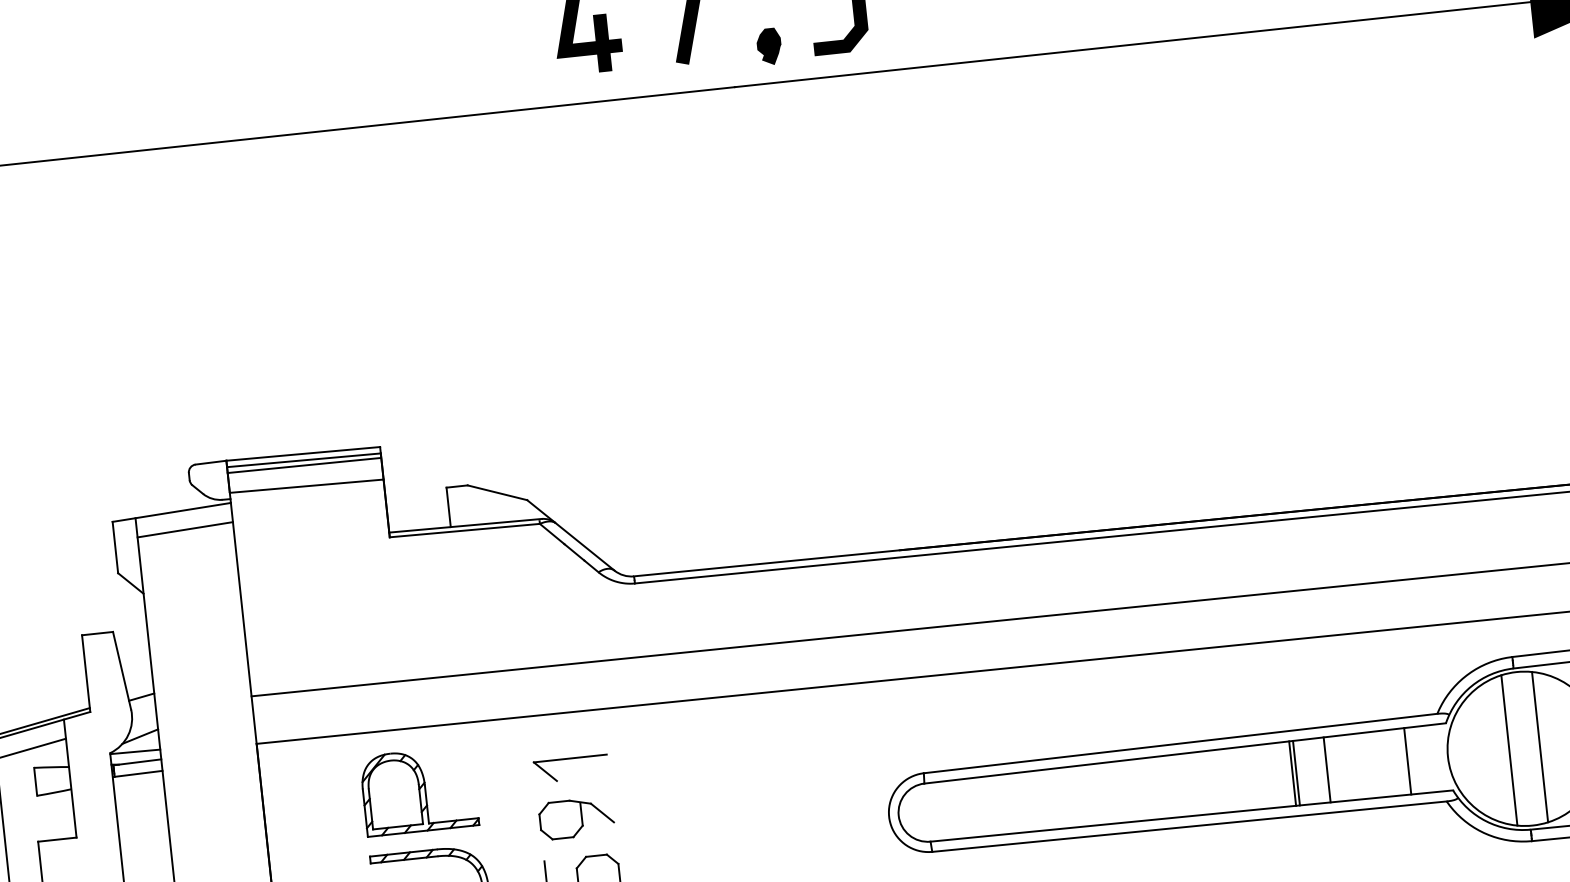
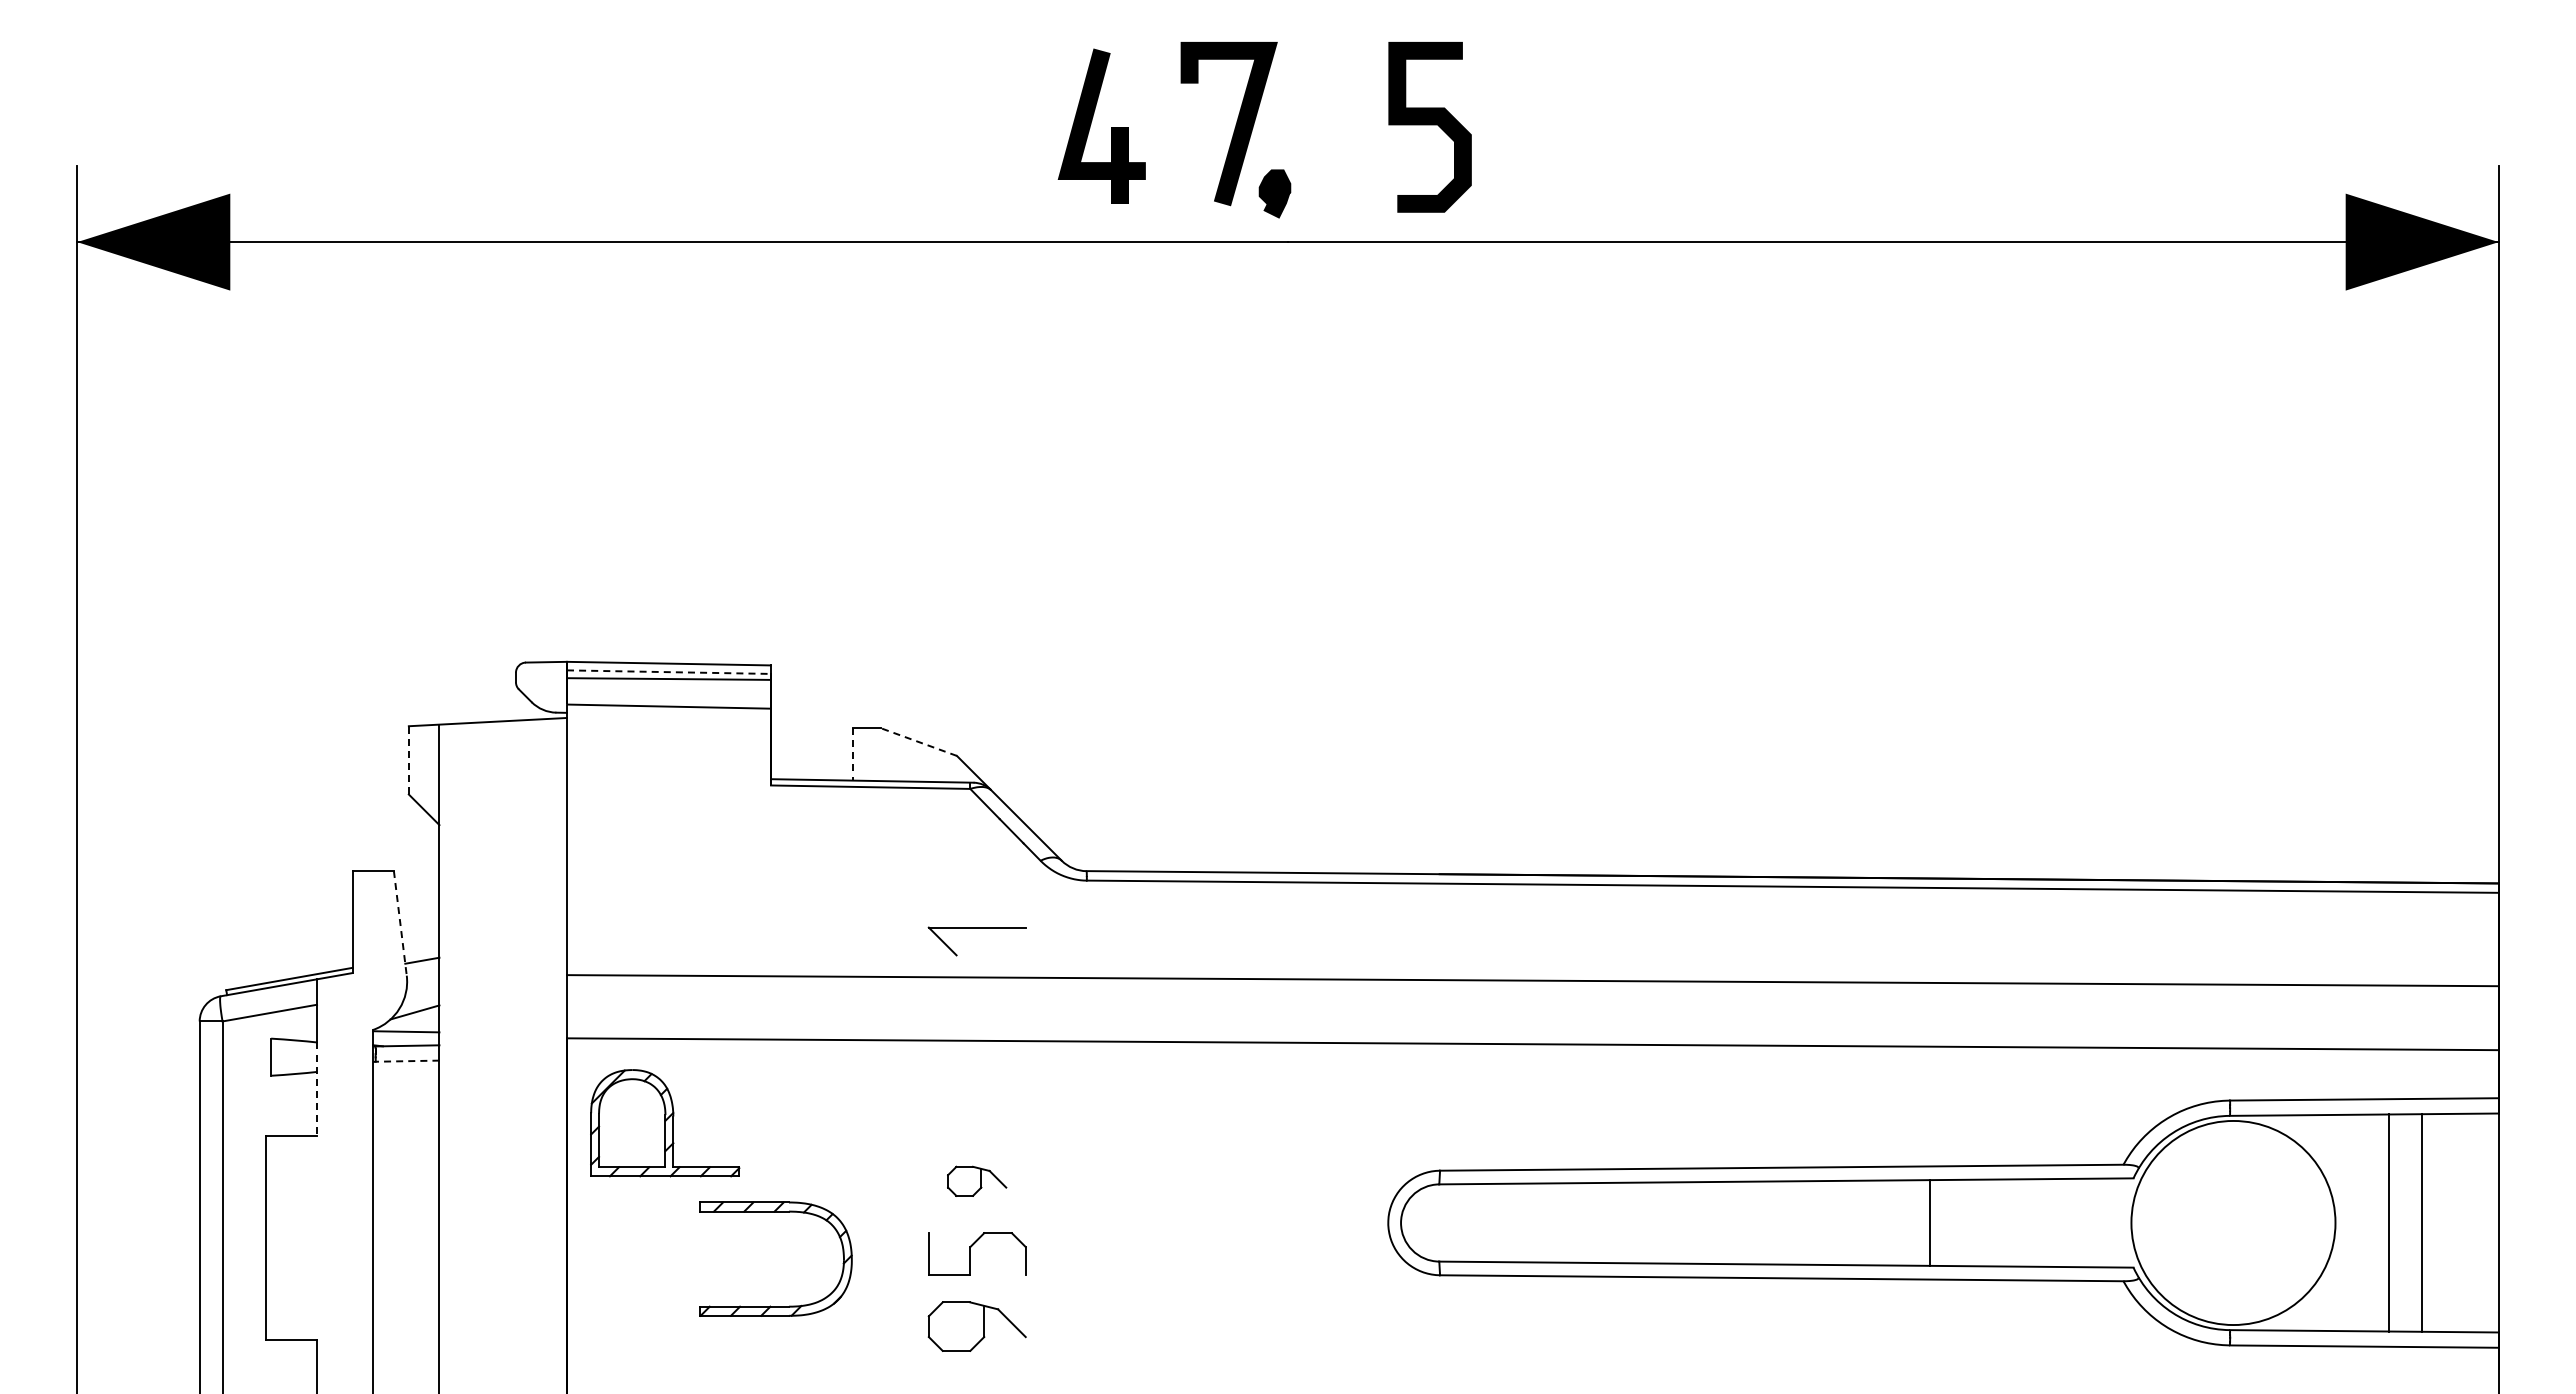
part: (768, 46) -> (1274, 193), moved
line: (304, 460) -> (669, 672), solid -> dashed
line: (497, 493) -> (918, 742), solid -> dashed
line: (448, 507) -> (852, 754), solid -> dashed
line: (184, 529) -> (502, 746), removed
line: (115, 546) -> (408, 759), solid -> dashed
line: (122, 670) -> (400, 923), solid -> dashed
line: (1539, 746) -> (2253, 1222), removed
line: (1509, 750) -> (2213, 1222), removed
part: (569, 759) -> (976, 928), moved
line: (1407, 760) -> (2077, 1222), removed
line: (1326, 769) -> (1970, 1222), removed
line: (1292, 773) -> (1924, 1222), removed
line: (138, 774) -> (407, 1061), solid -> dashed
part: (419, 791) -> (665, 1123), moved
line: (73, 802) -> (317, 1089), solid -> dashed
part: (576, 818) -> (976, 1181), size x0.6

